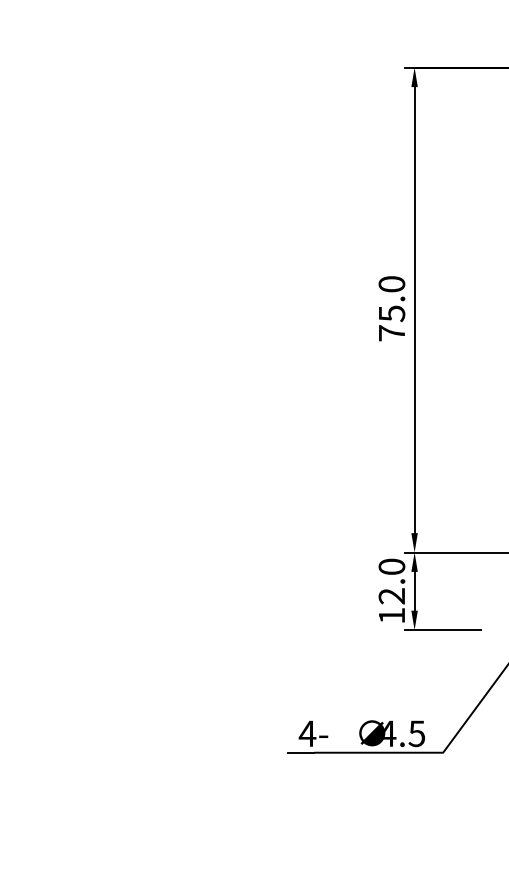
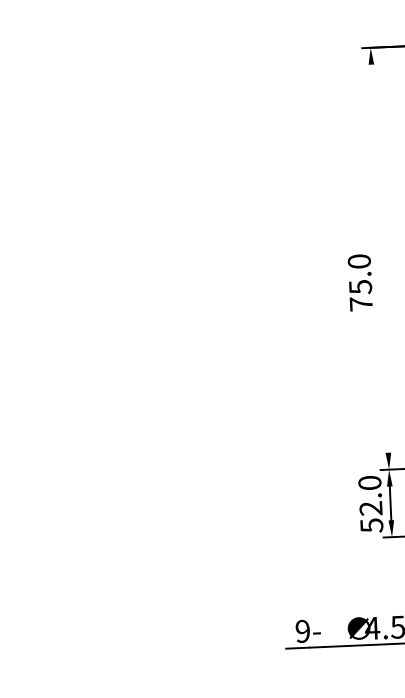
text: (391, 308) -> (359, 282), moved
line: (414, 310) -> (379, 259), removed
text: (392, 615) -> (372, 525), 12.0 -> 52.0
text: (307, 733) -> (302, 631), 4- -> 9-

